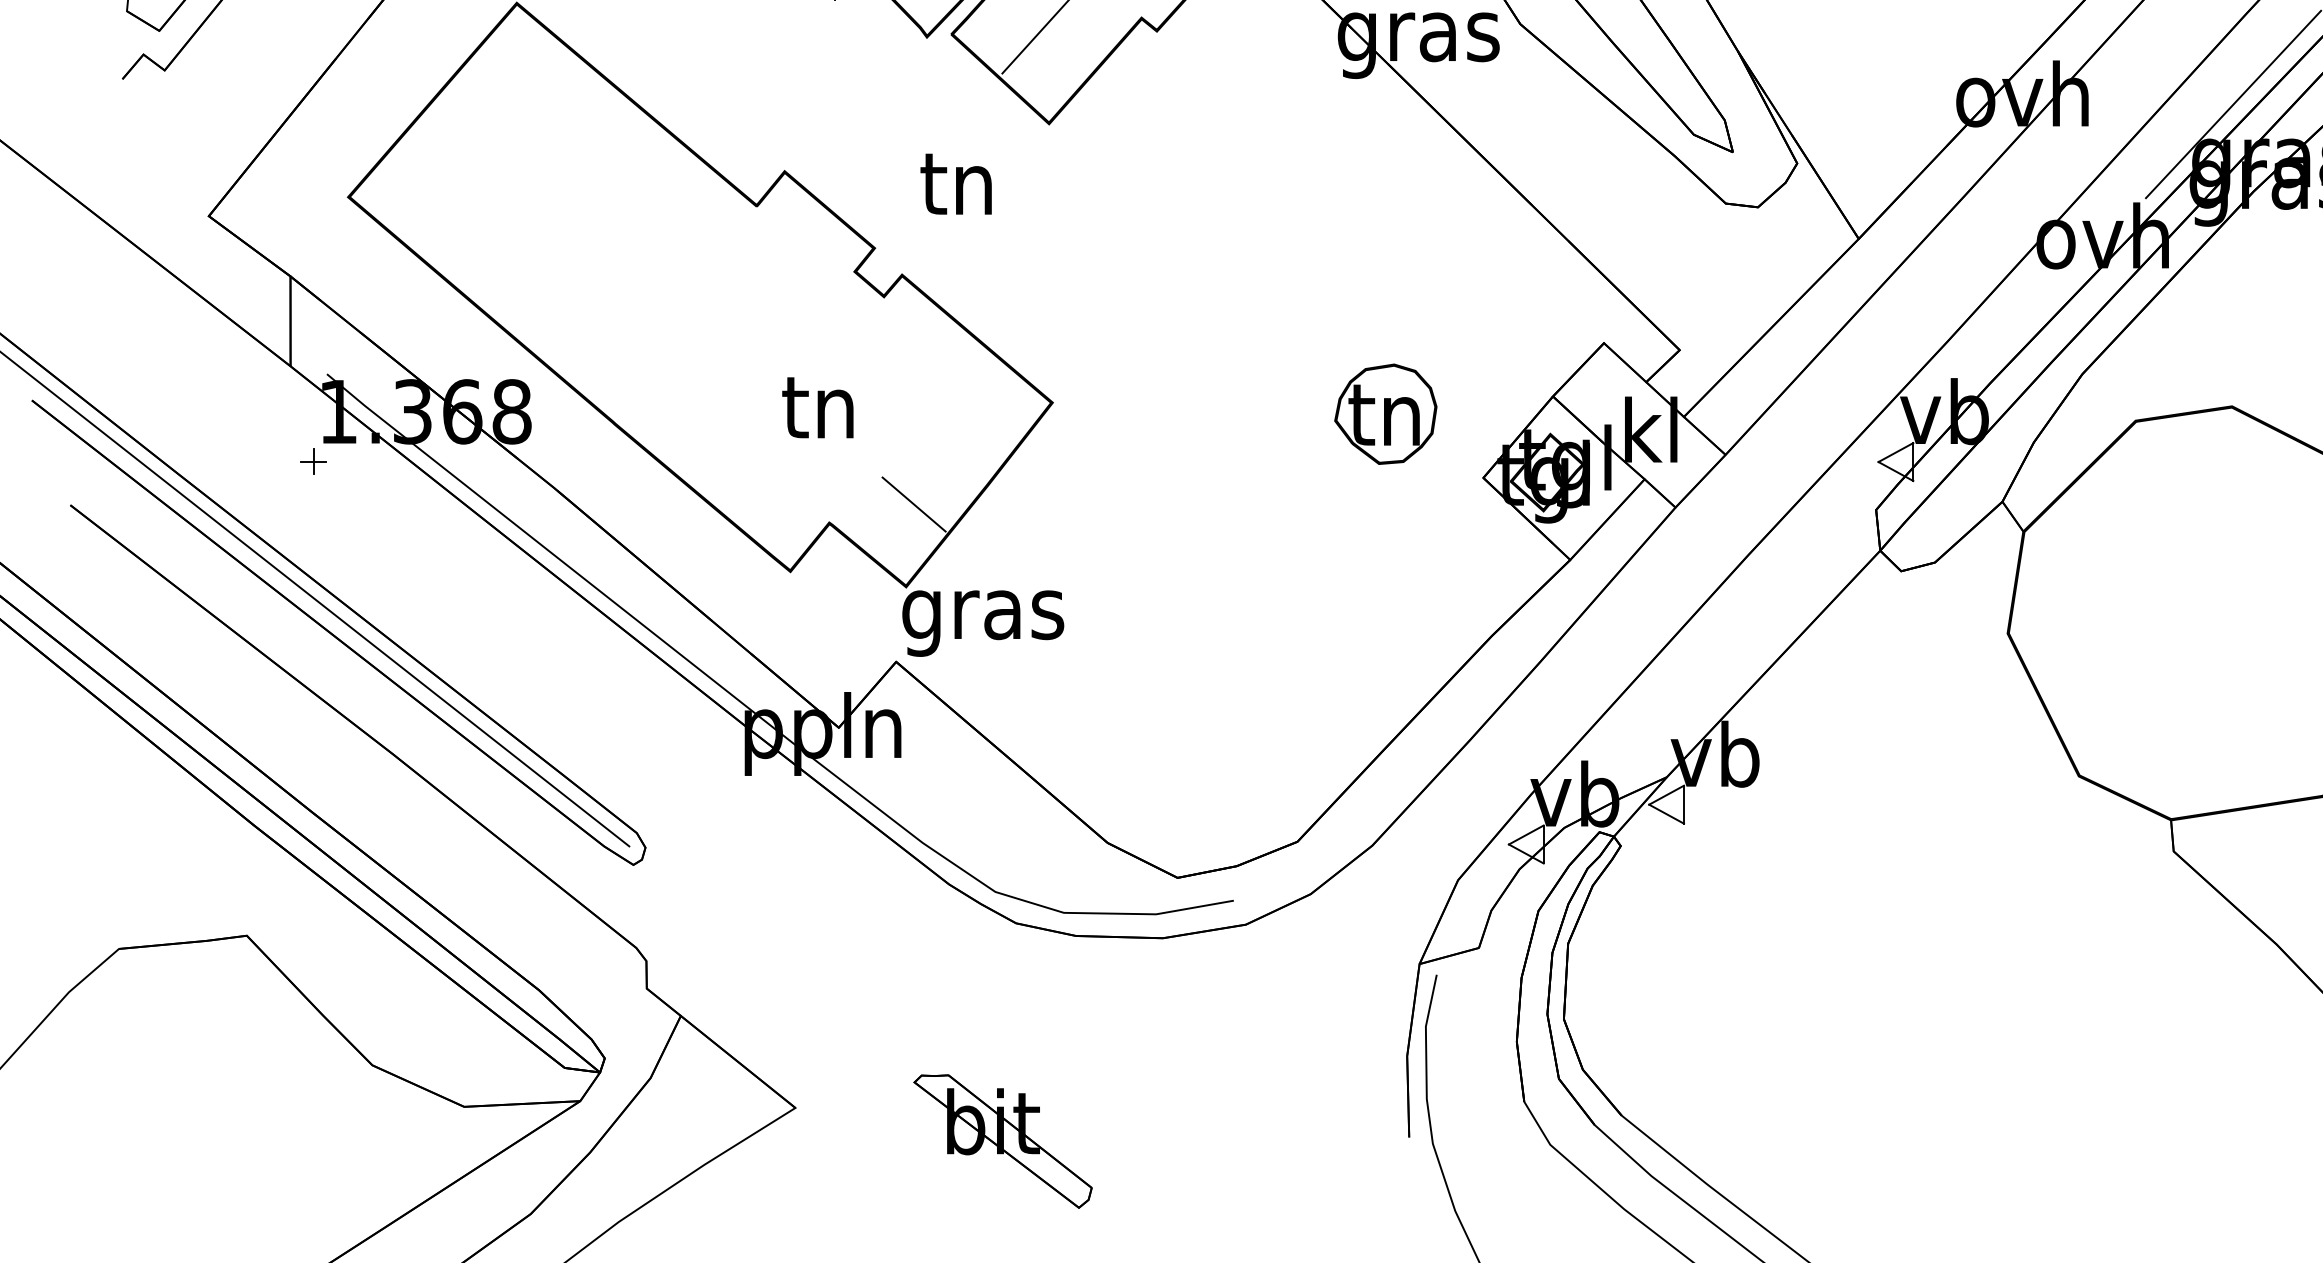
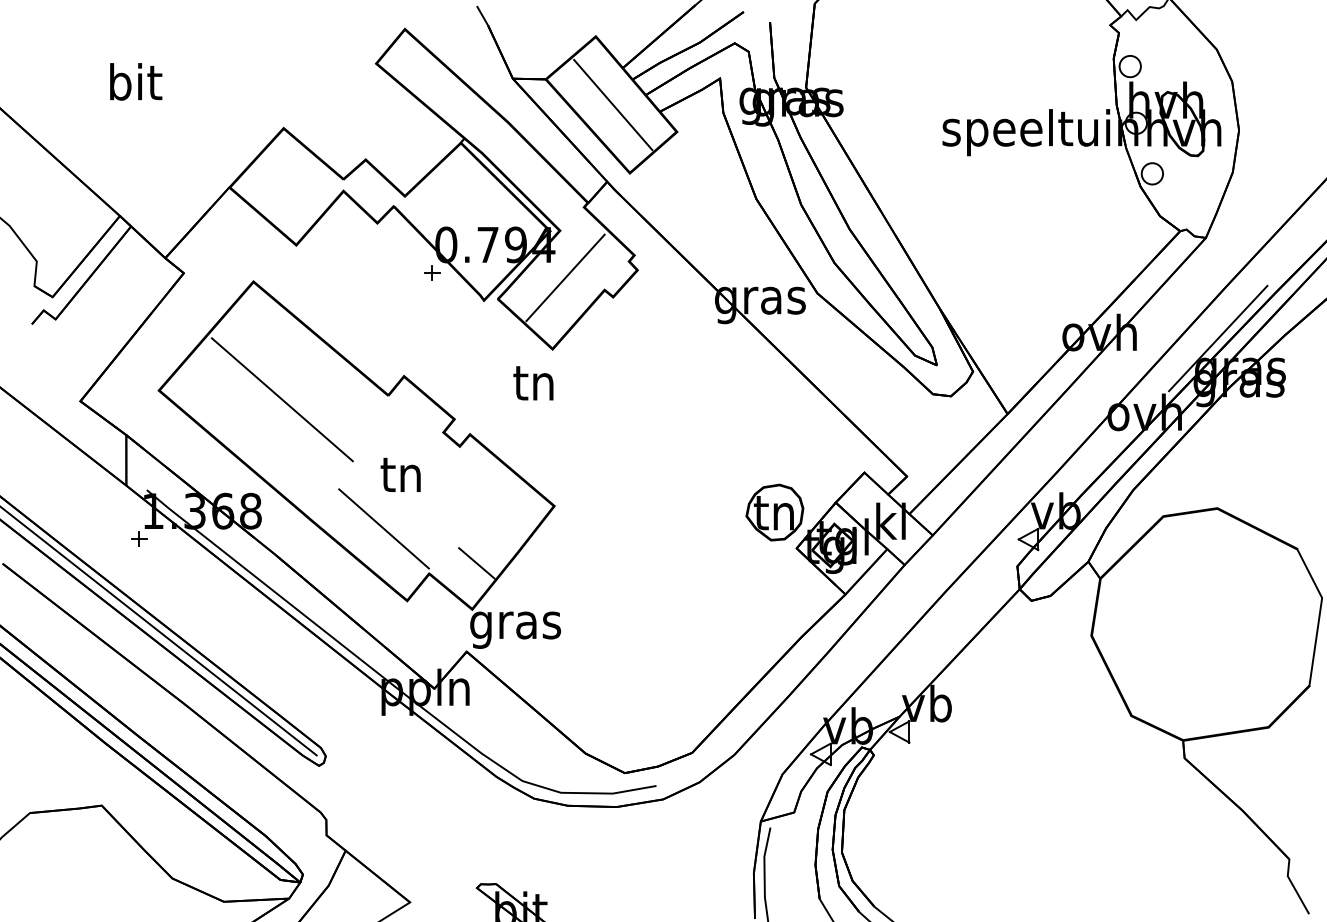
text: (956, 184) -> (533, 383), moved
line: (566, 212) -> (281, 399), added
text: (817, 406) -> (400, 474), moved
part: (1385, 414) -> (774, 512), moved
line: (748, 442) -> (383, 528), added

